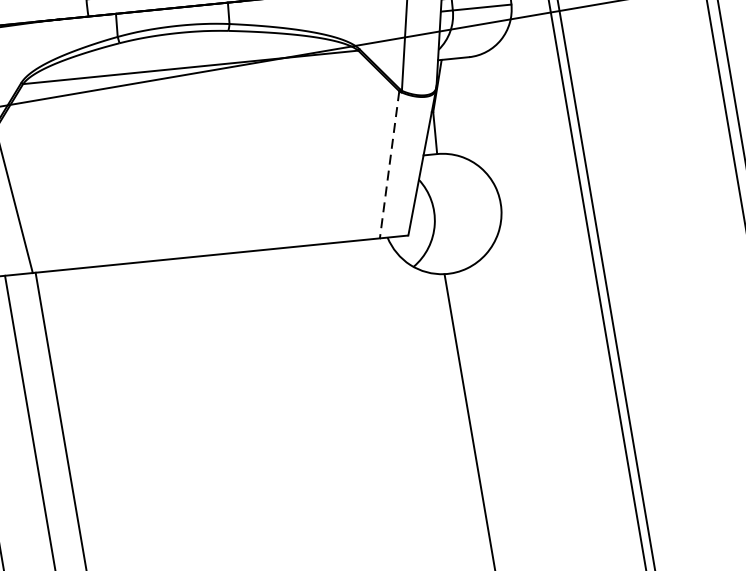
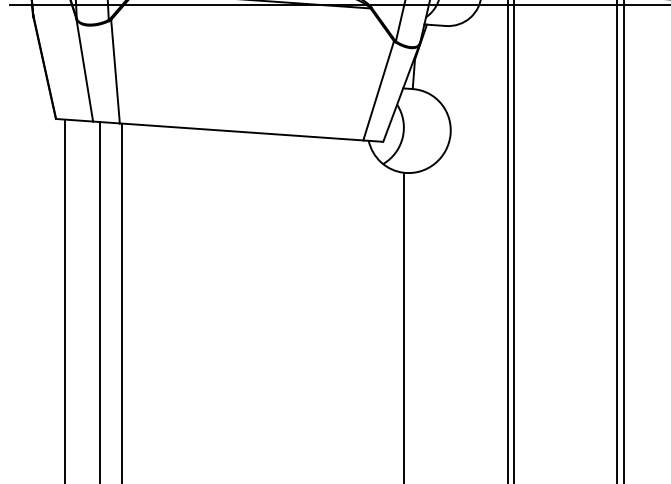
line: (389, 164) -> (378, 90), dashed -> solid

